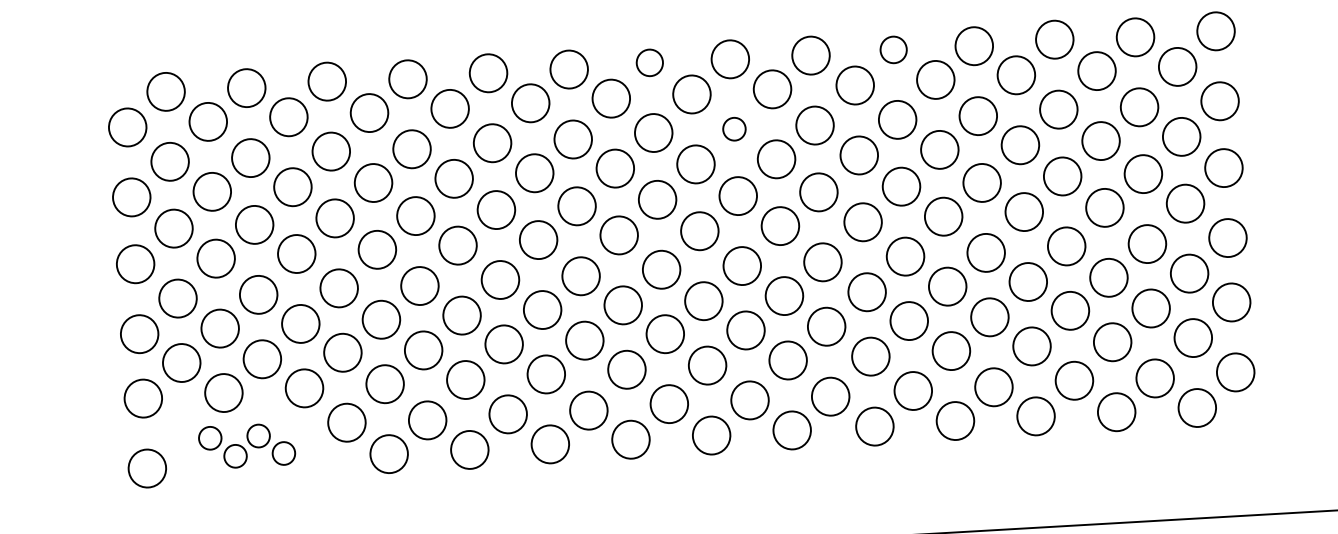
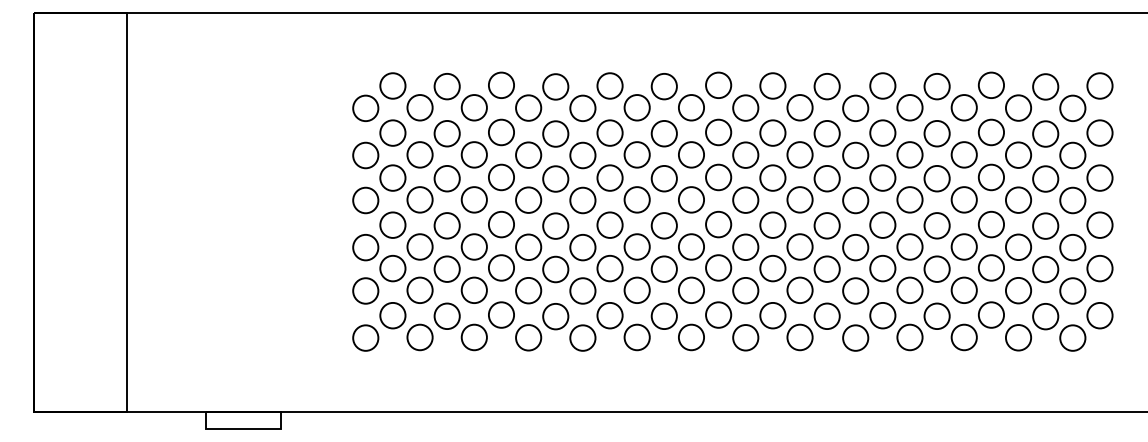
part: (893, 49) -> (882, 85), size x1.43
part: (649, 61) -> (718, 84), size x1.43
part: (733, 128) -> (772, 132), size x1.67
part: (246, 445) -> (433, 326), size x1.67

